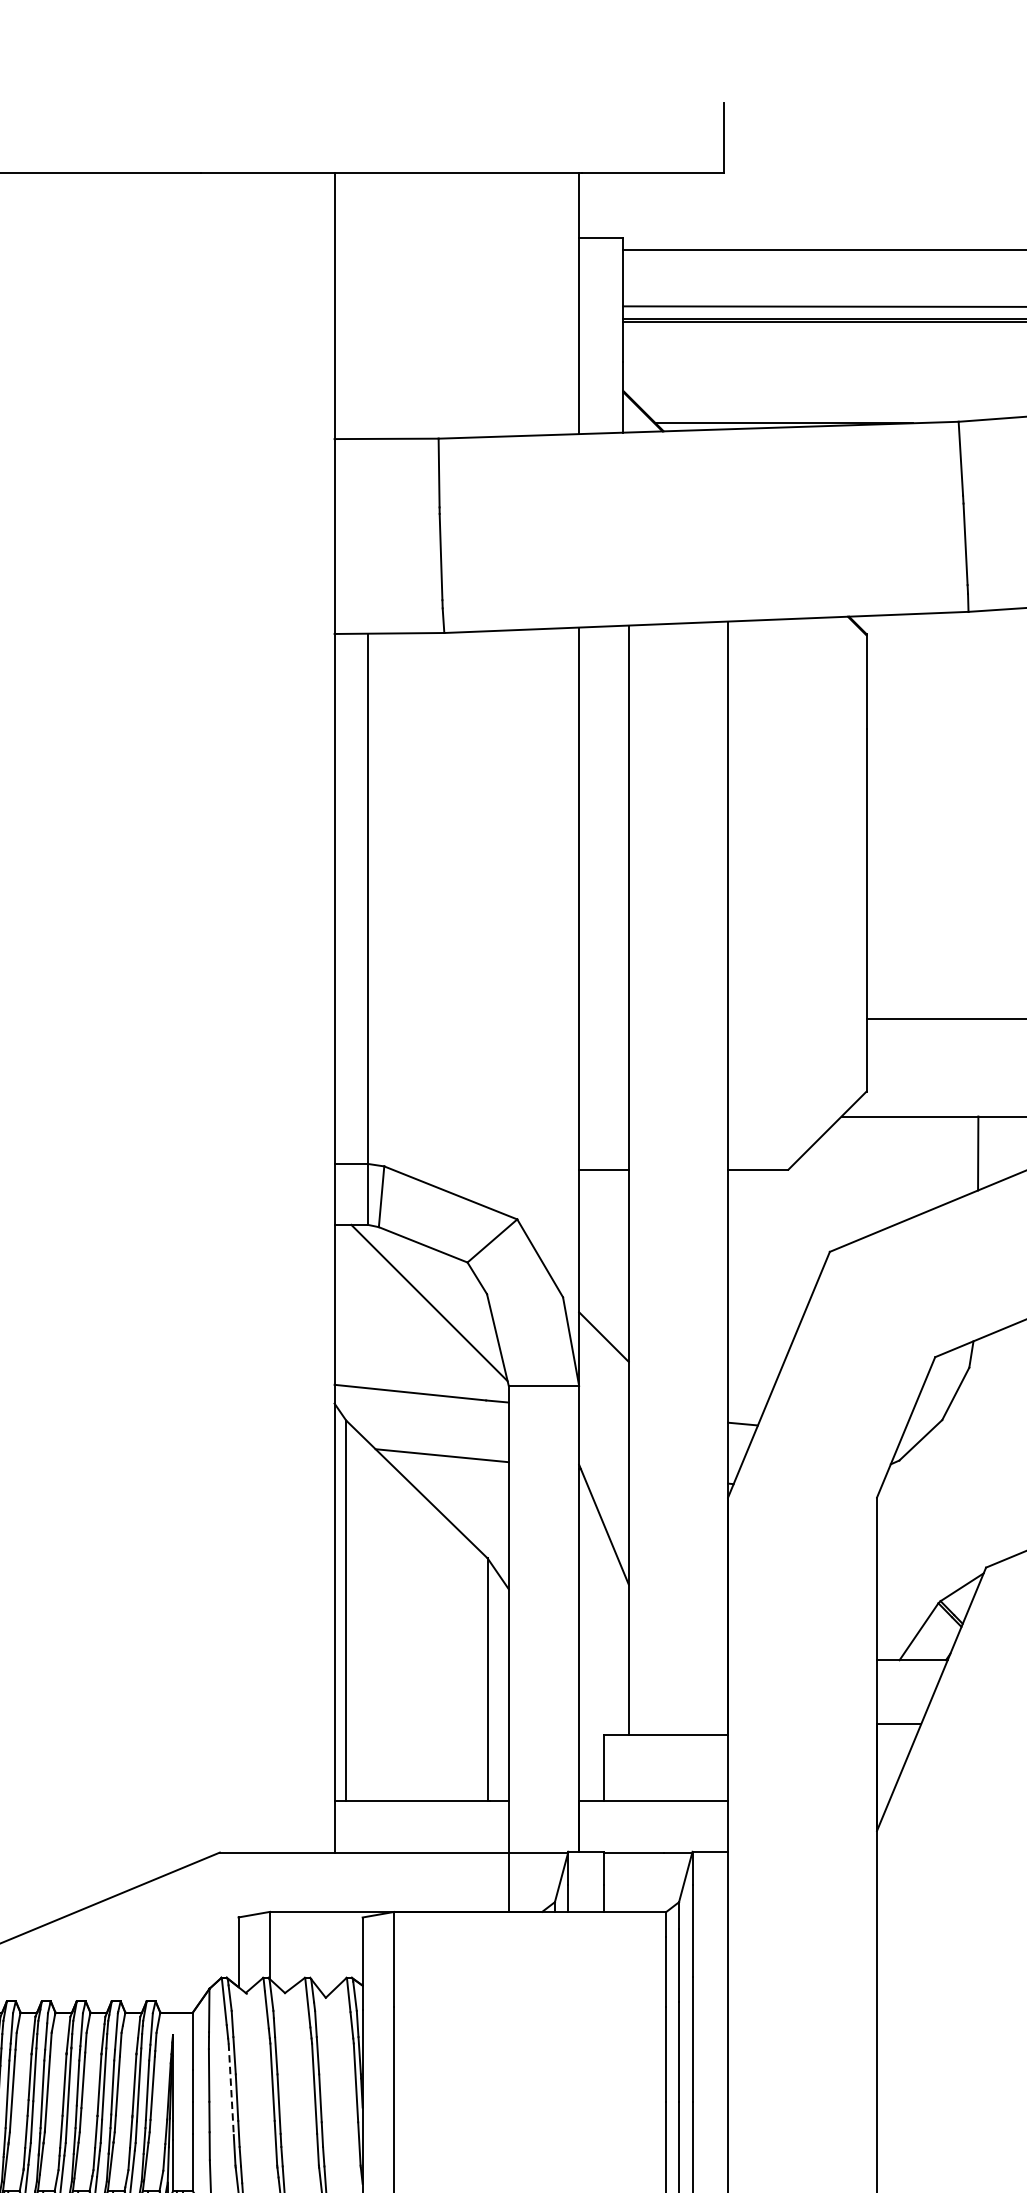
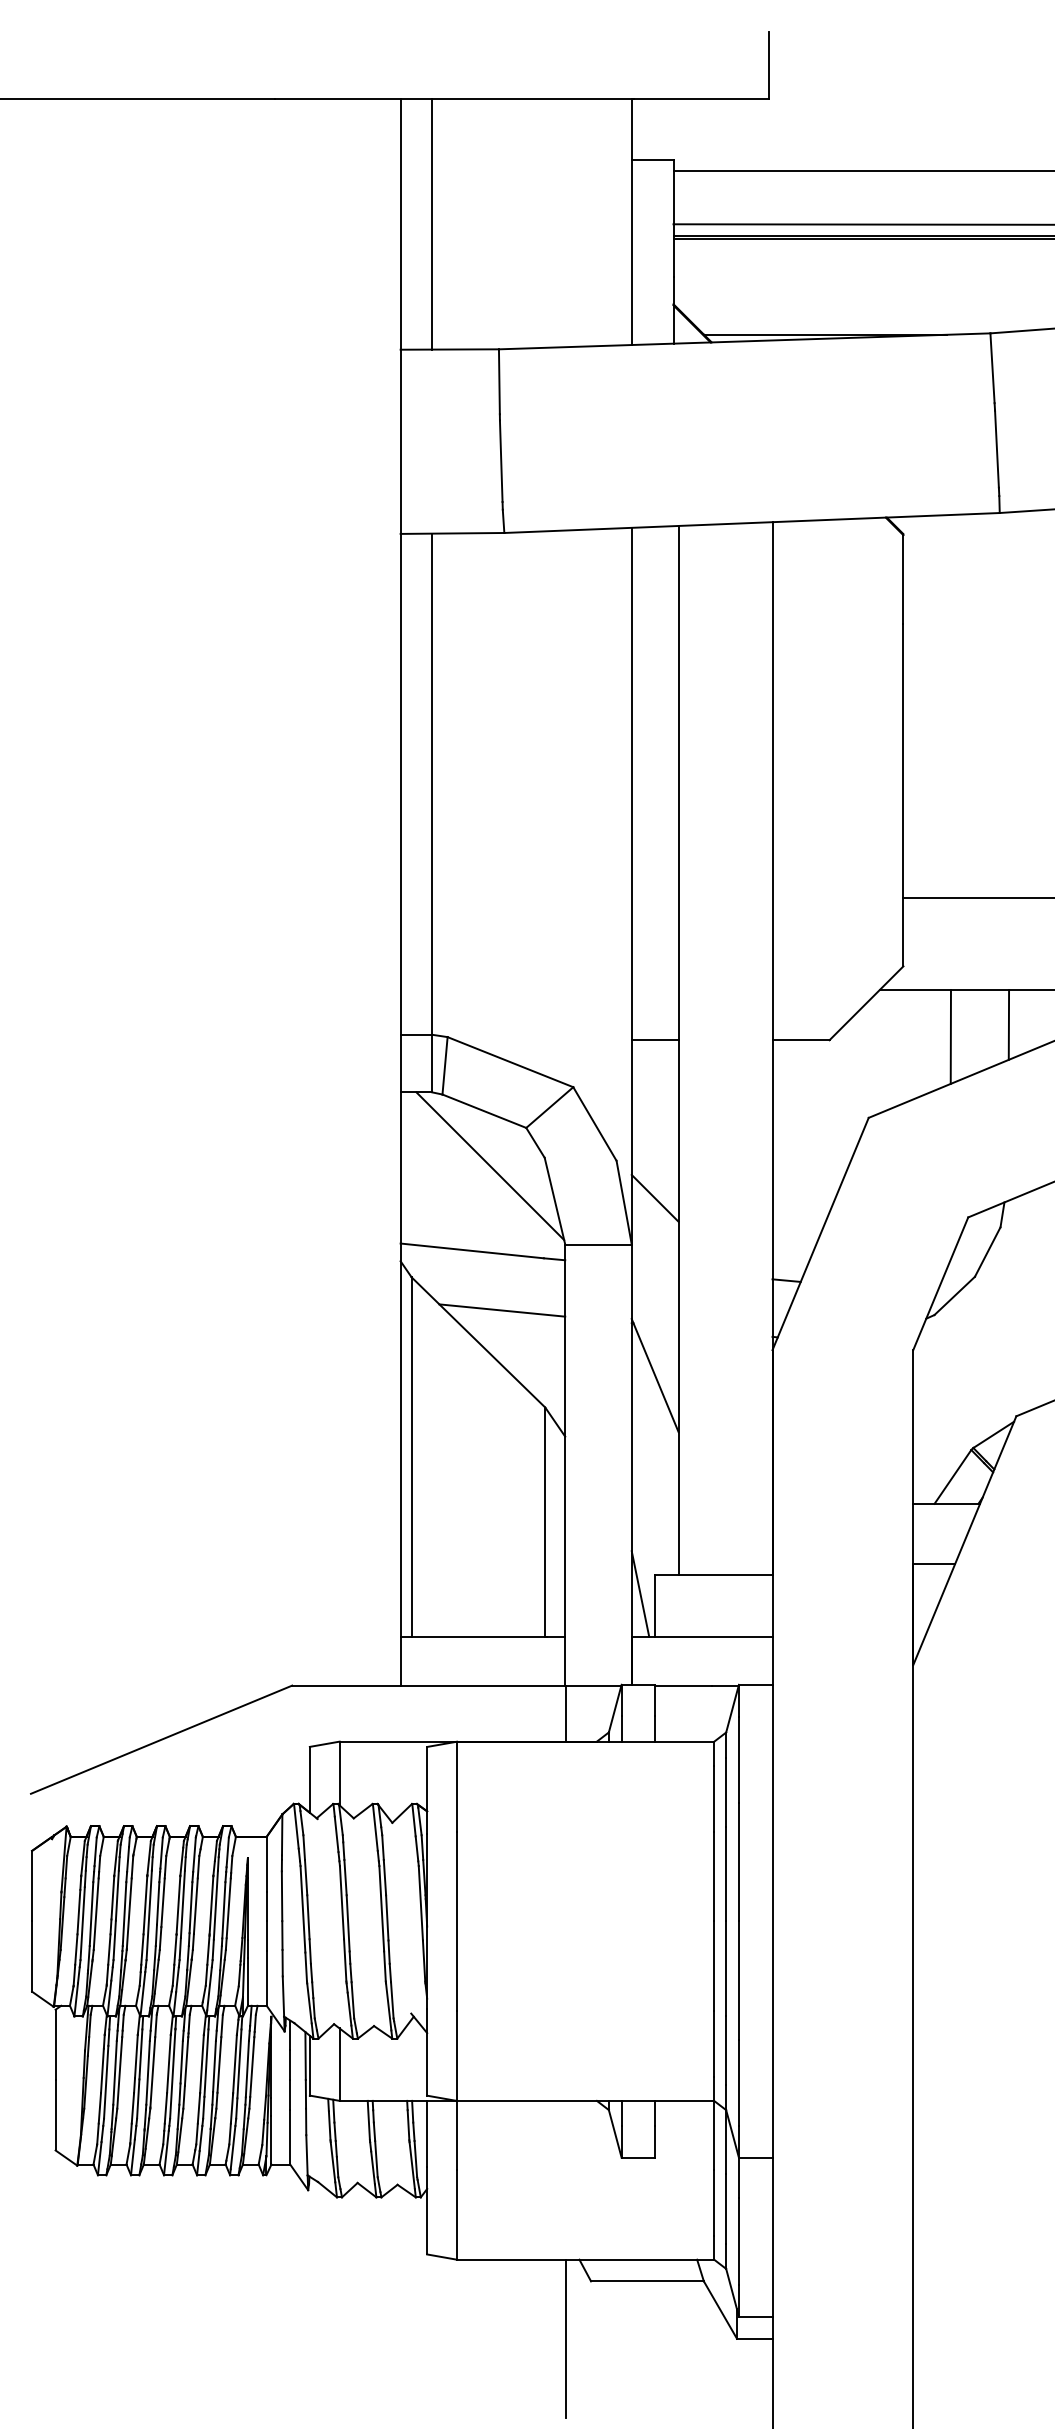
line: (368, 305) -> (432, 223), added
line: (916, 1165) -> (950, 1036), added
line: (588, 1755) -> (640, 1593), added
line: (230, 2089) -> (302, 1909), dashed -> solid

